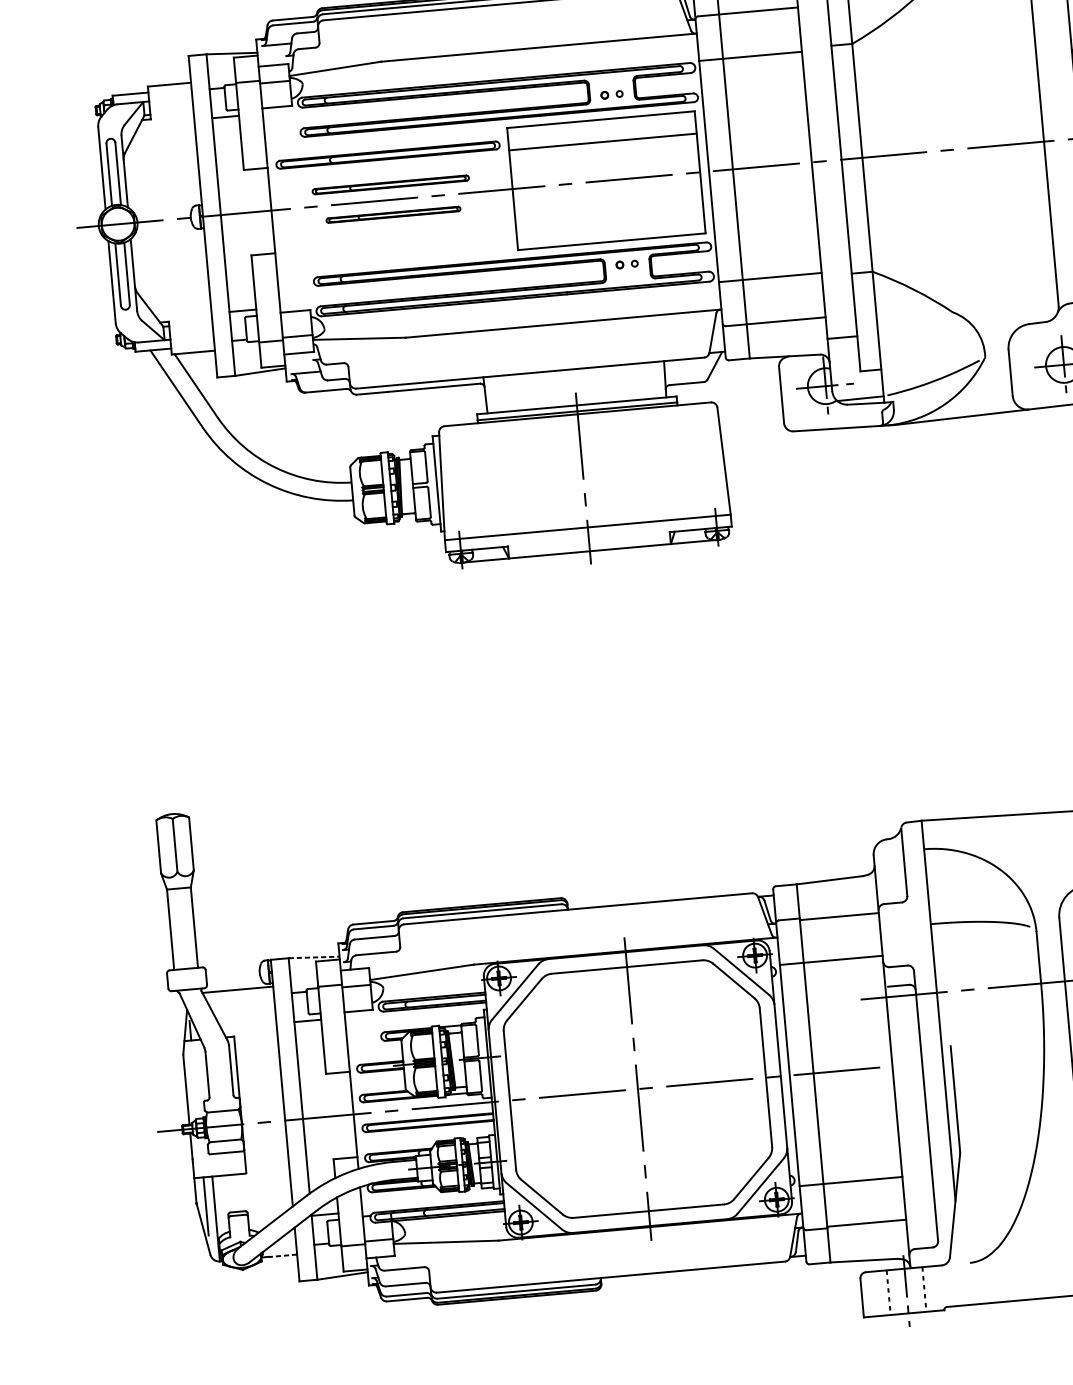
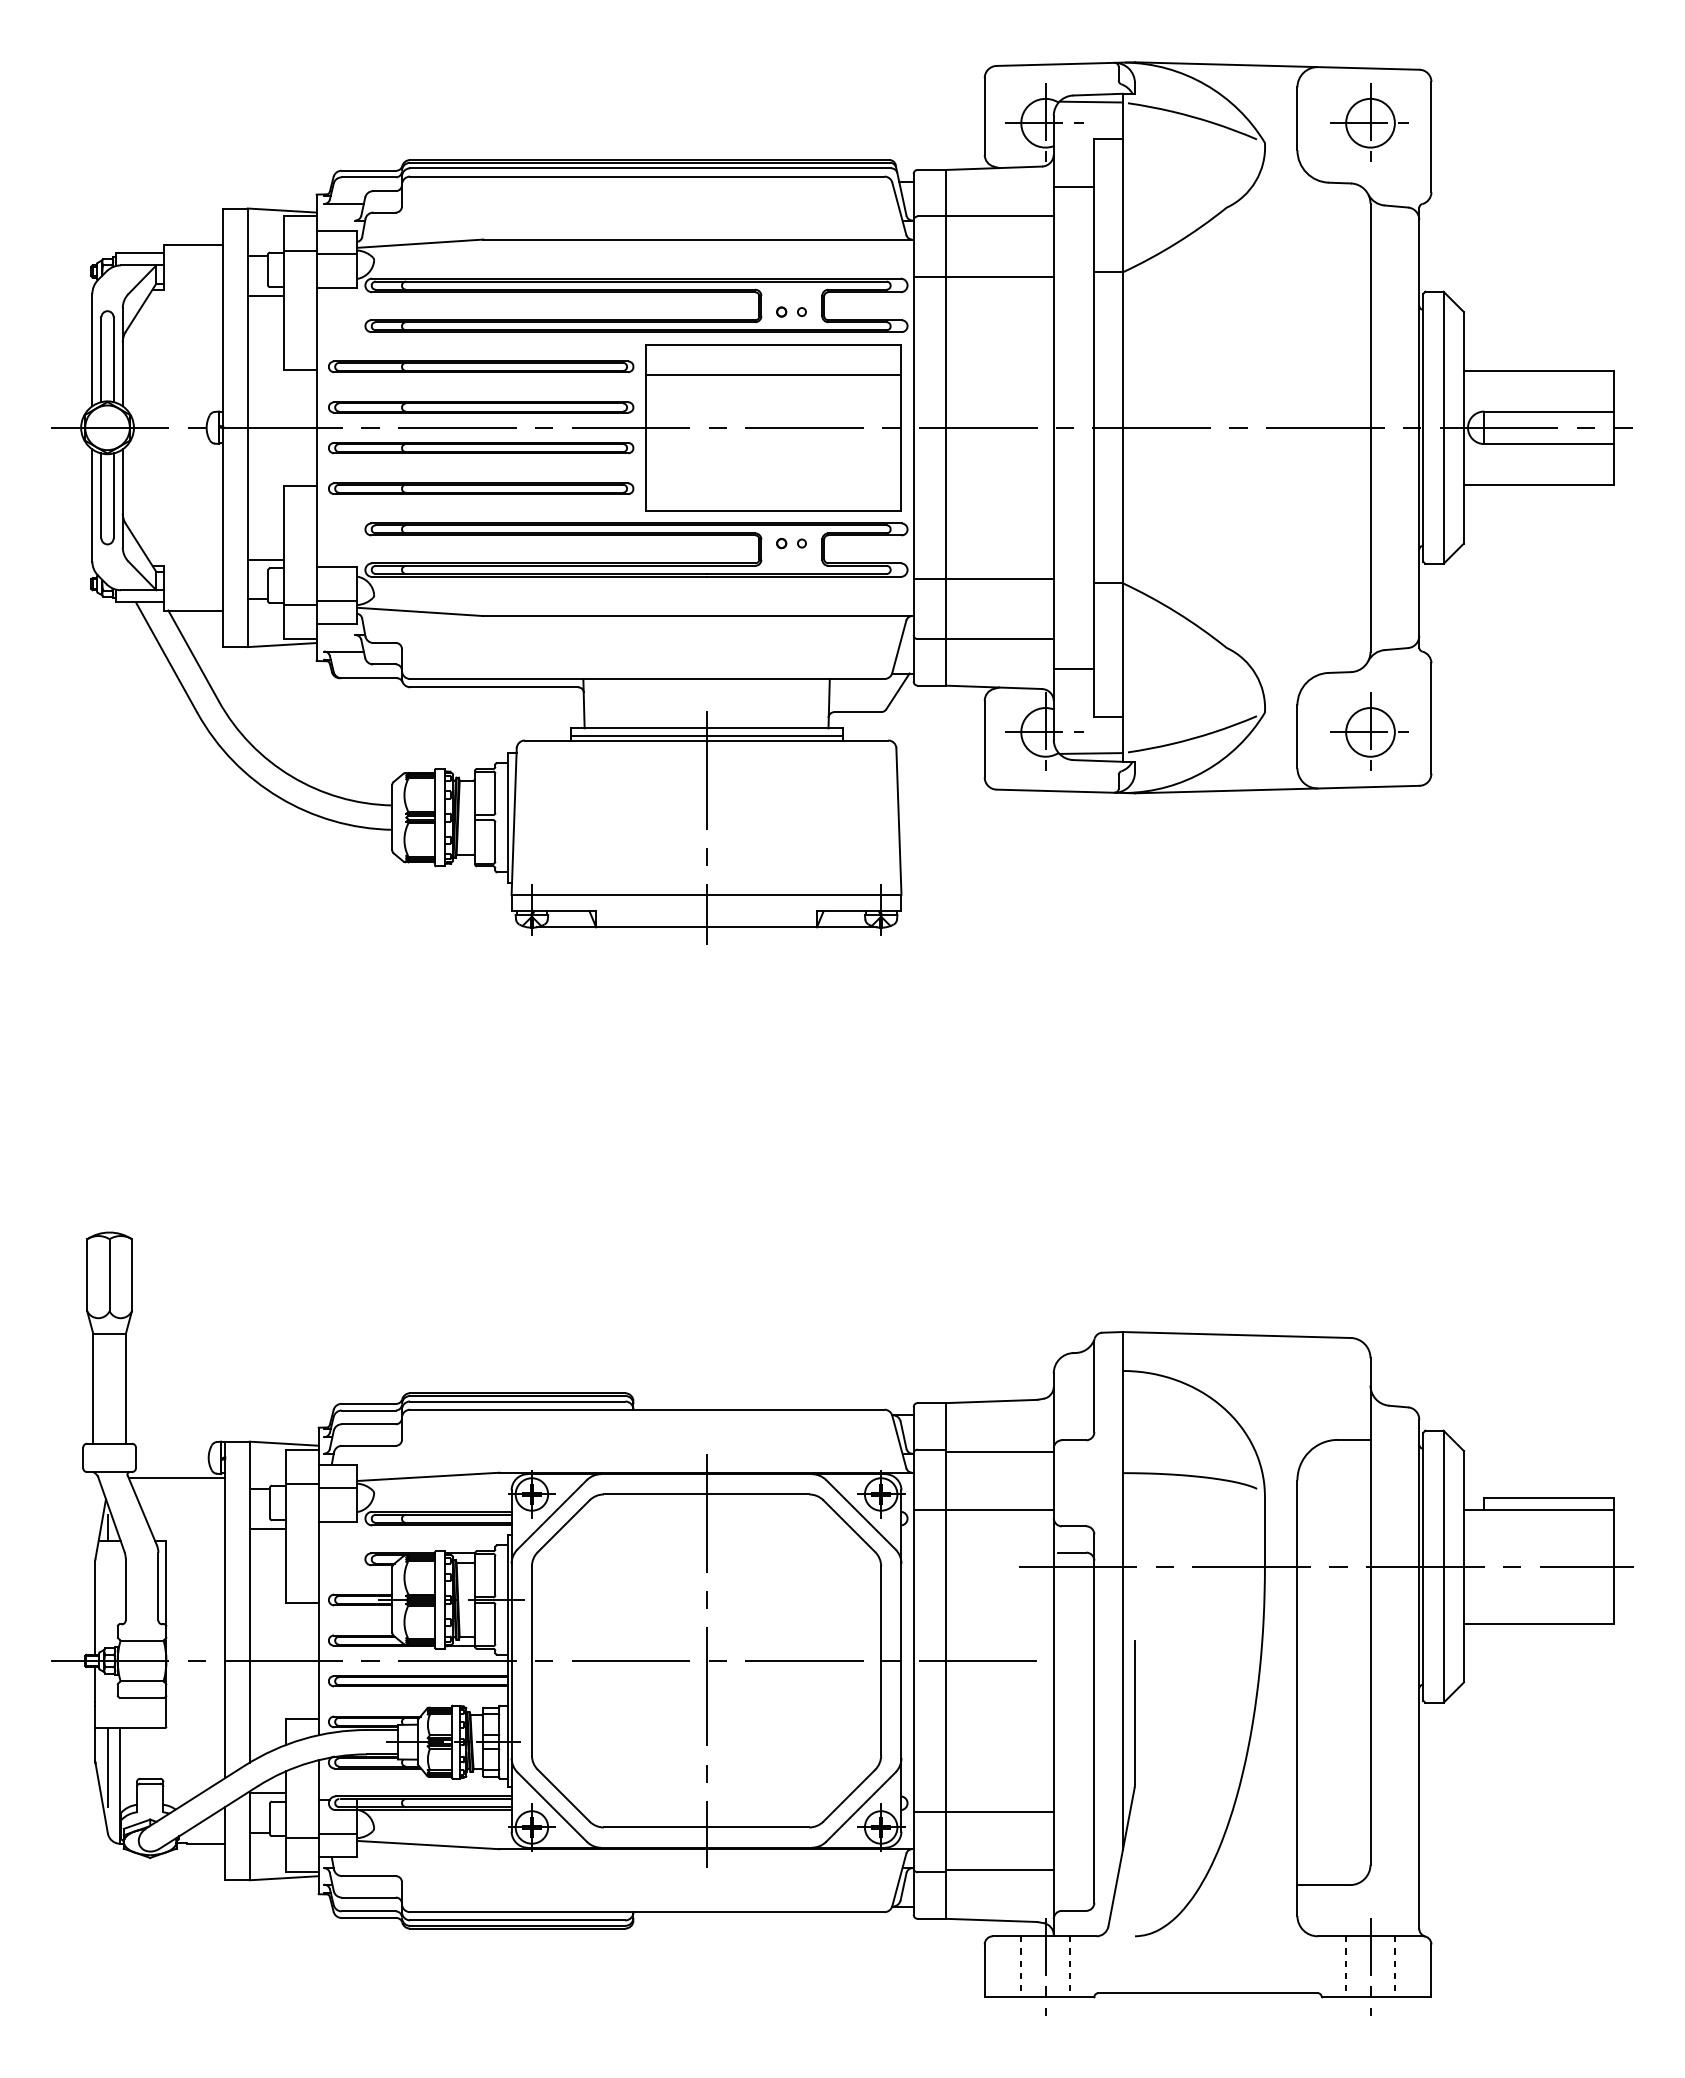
part: (390, 184) -> (481, 407), size x1.43
part: (393, 214) -> (481, 448), size x1.67
part: (396, 244) -> (481, 488), added
line: (314, 957) -> (284, 1443), dashed -> solid
line: (282, 1255) -> (205, 1843), dashed -> solid

